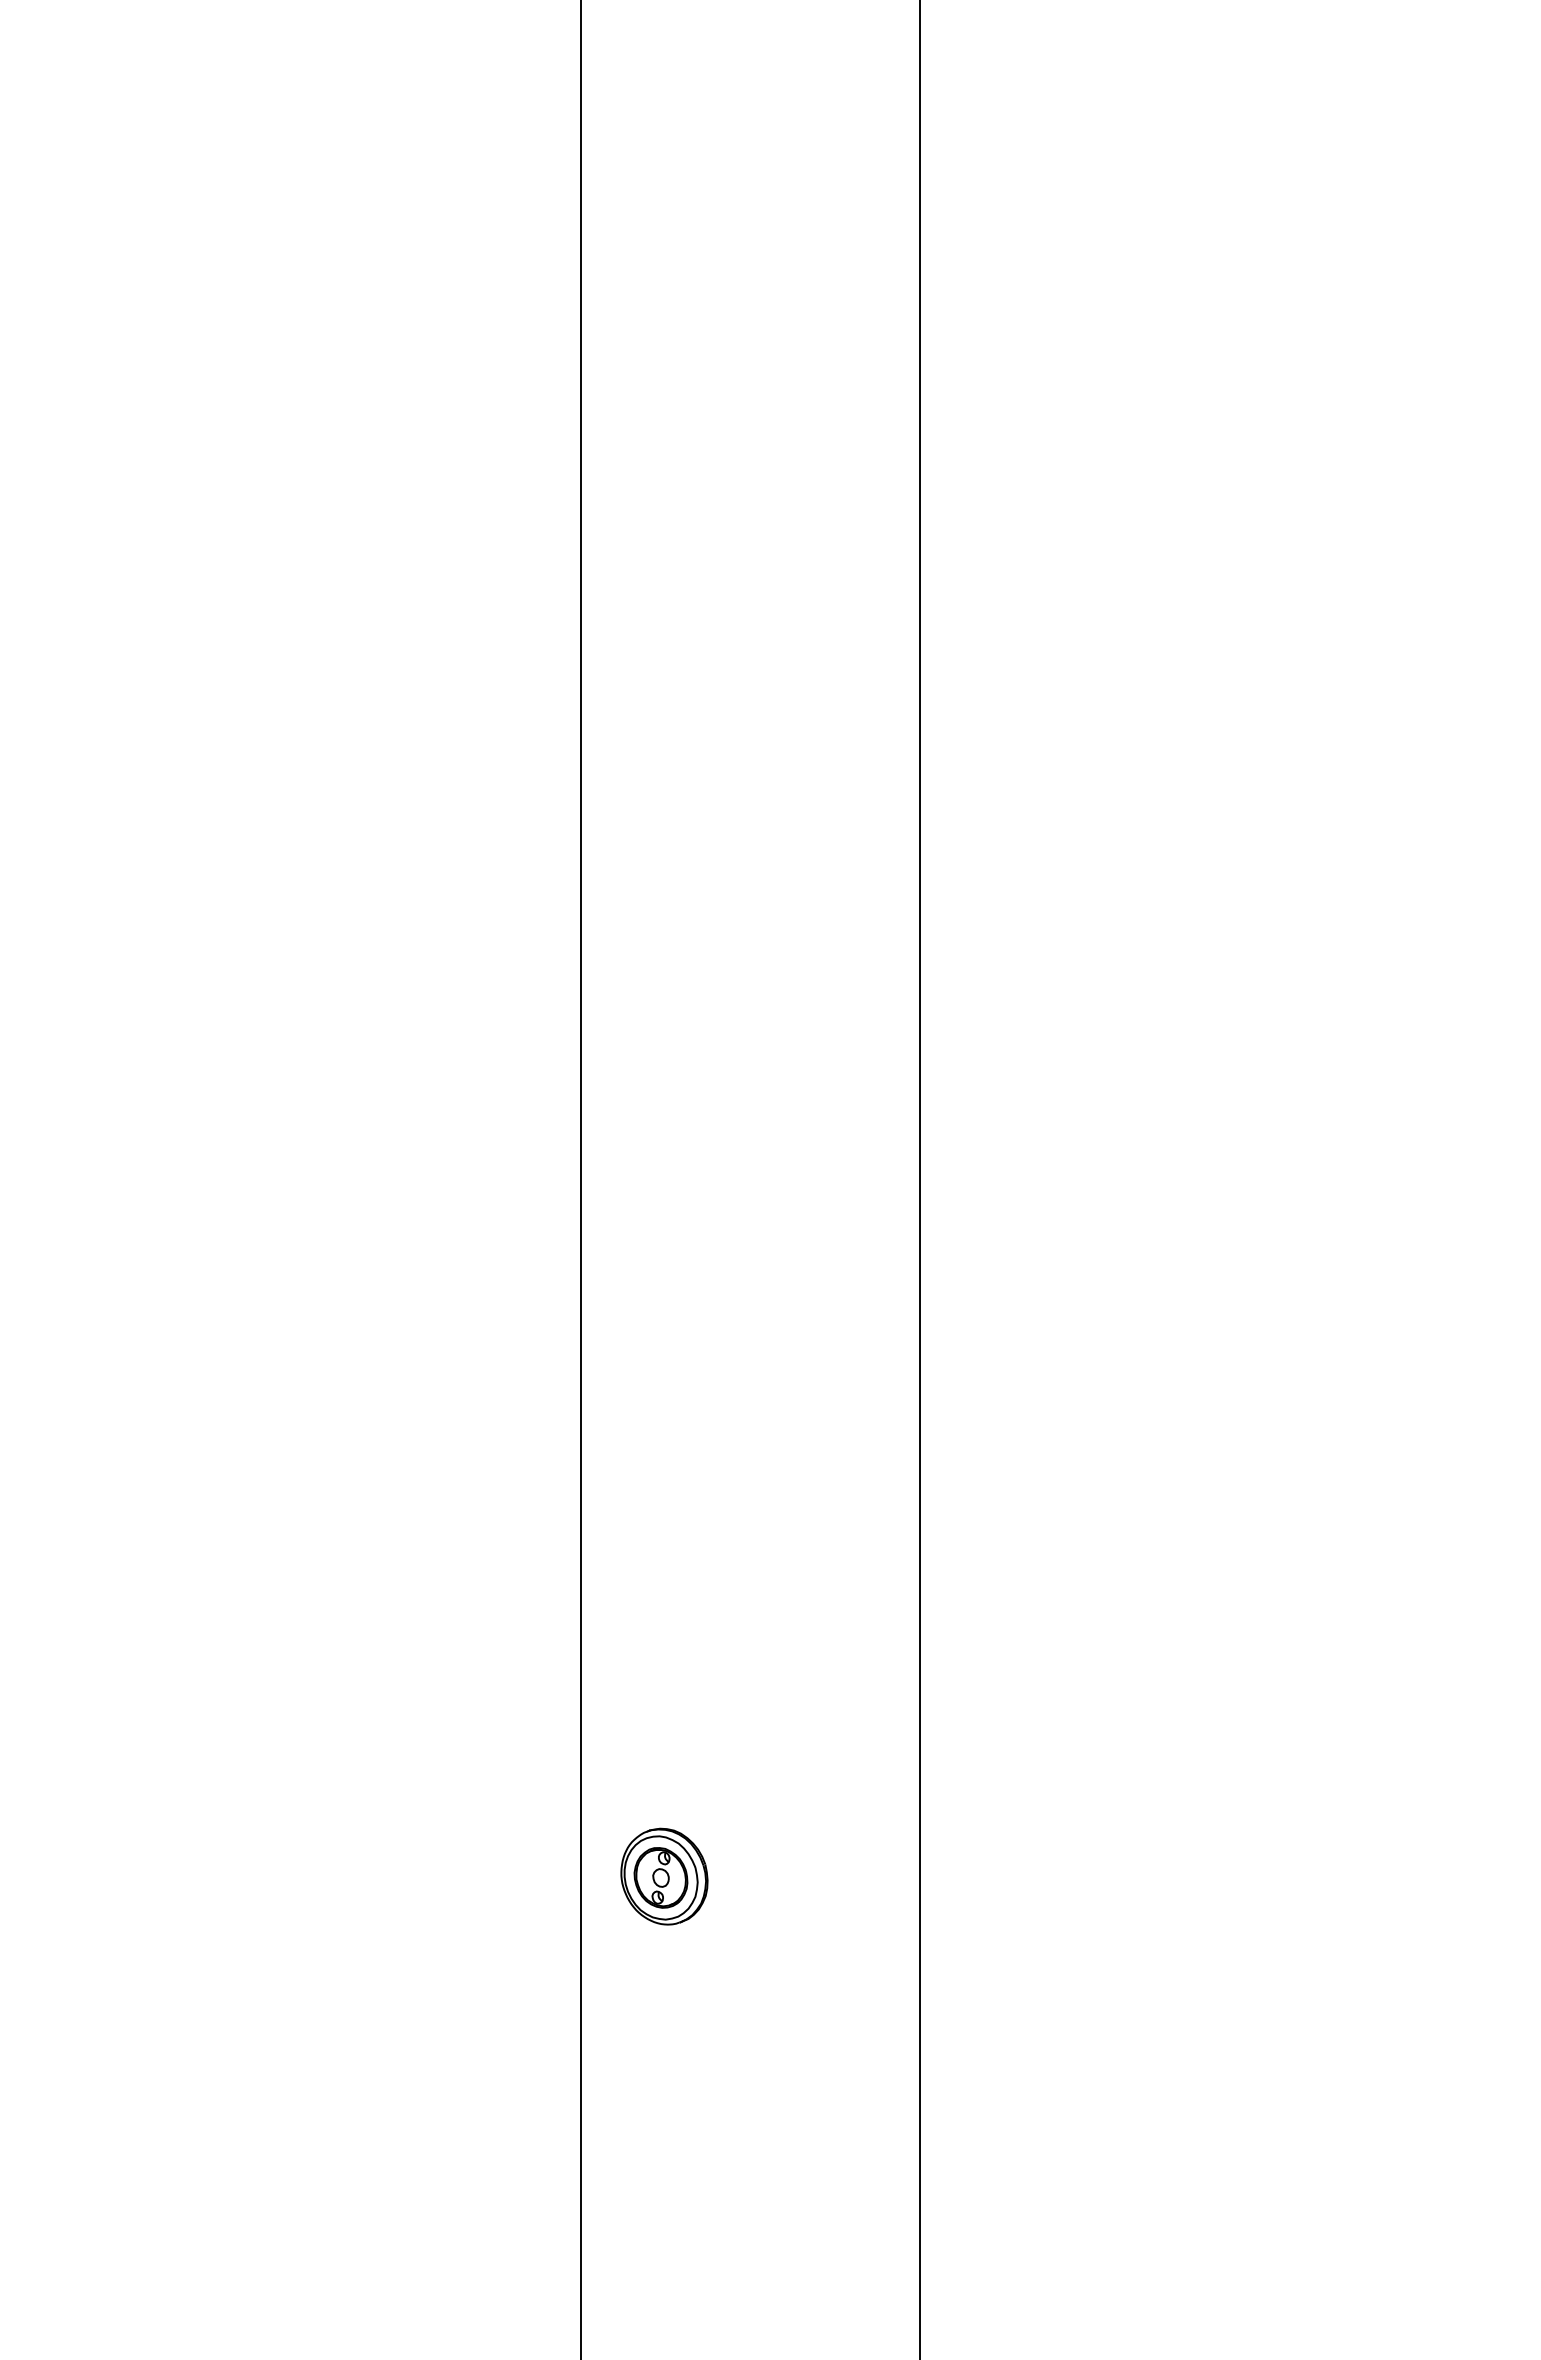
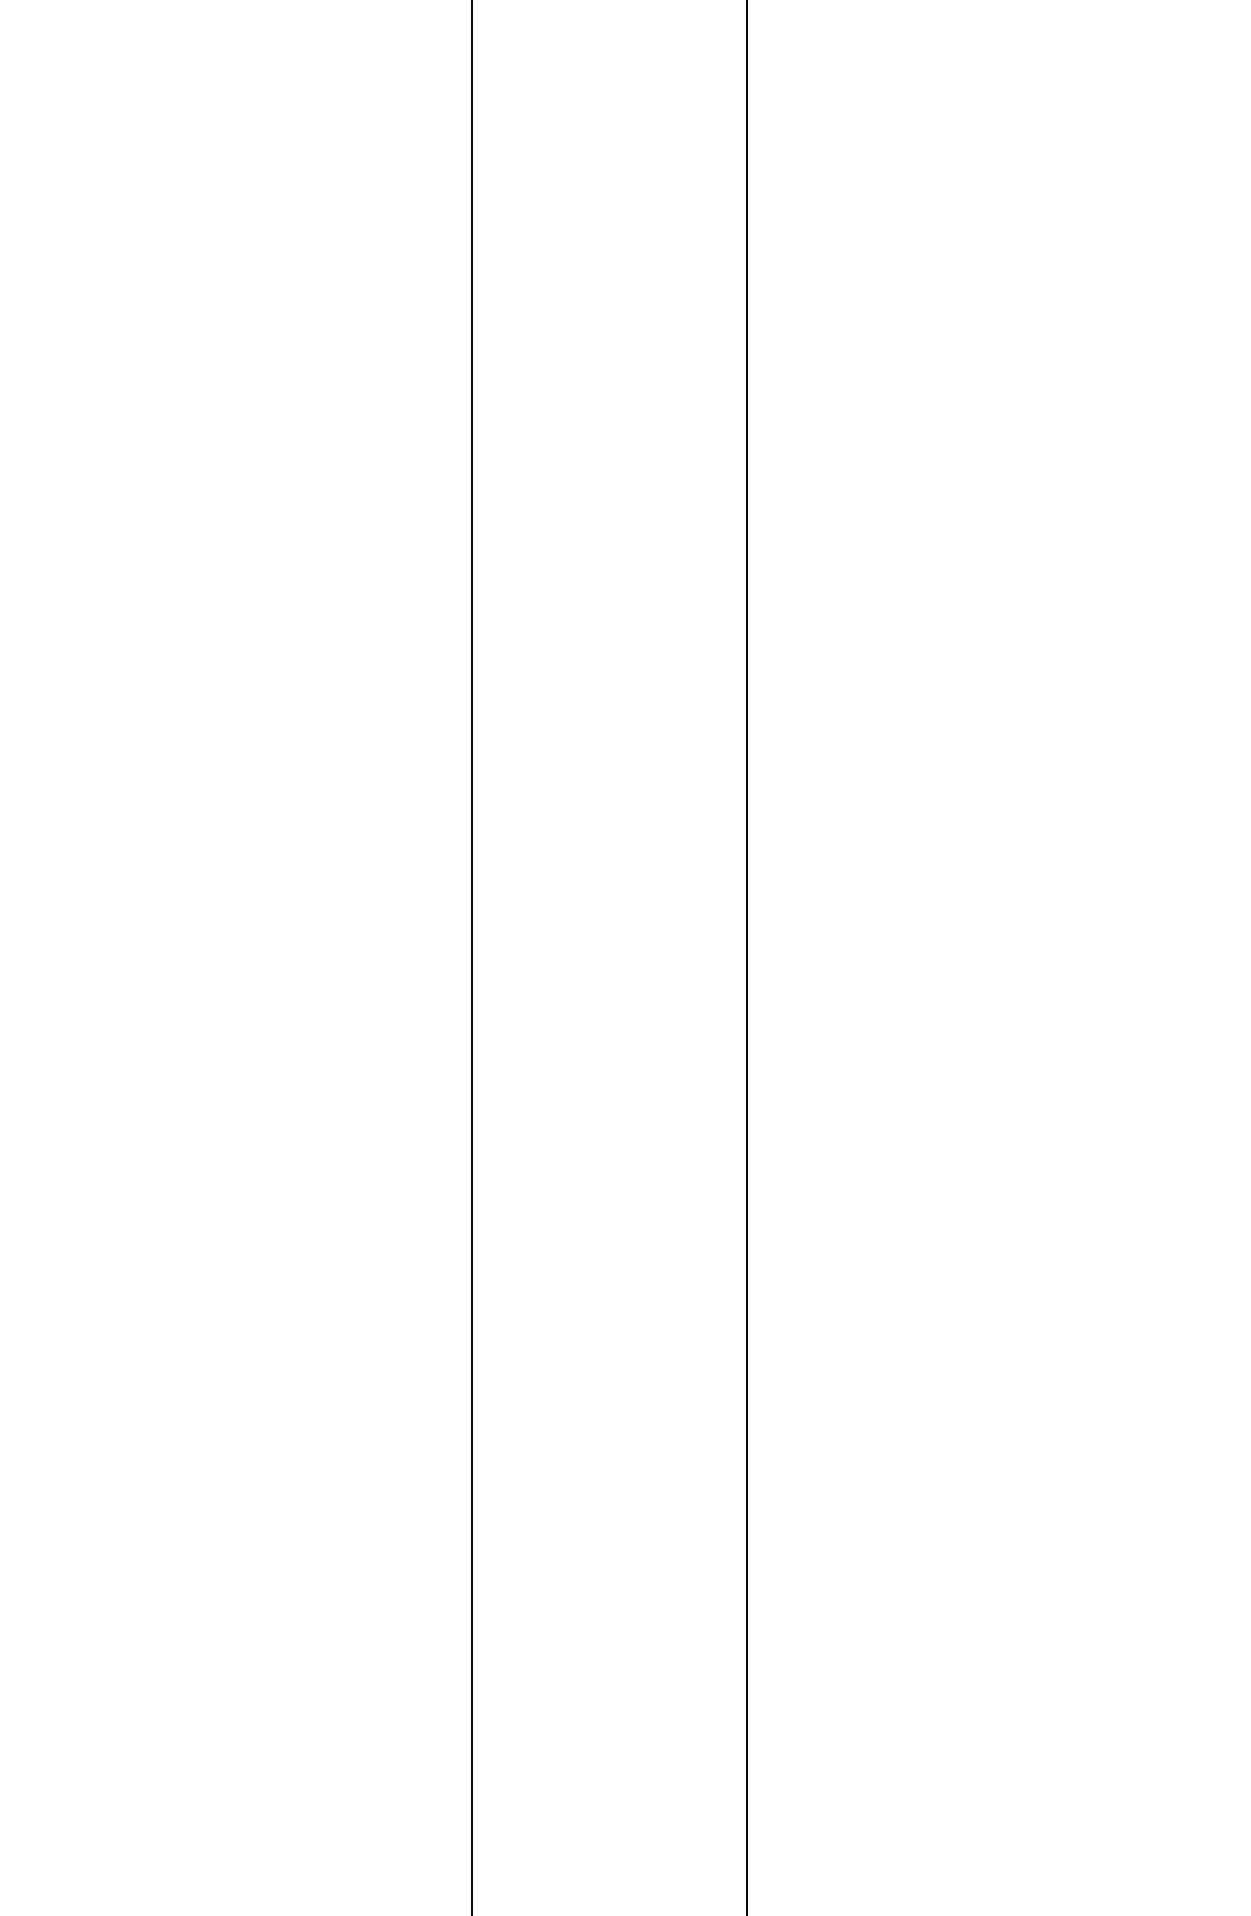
part: (664, 1876) -> (539, 1523), removed

